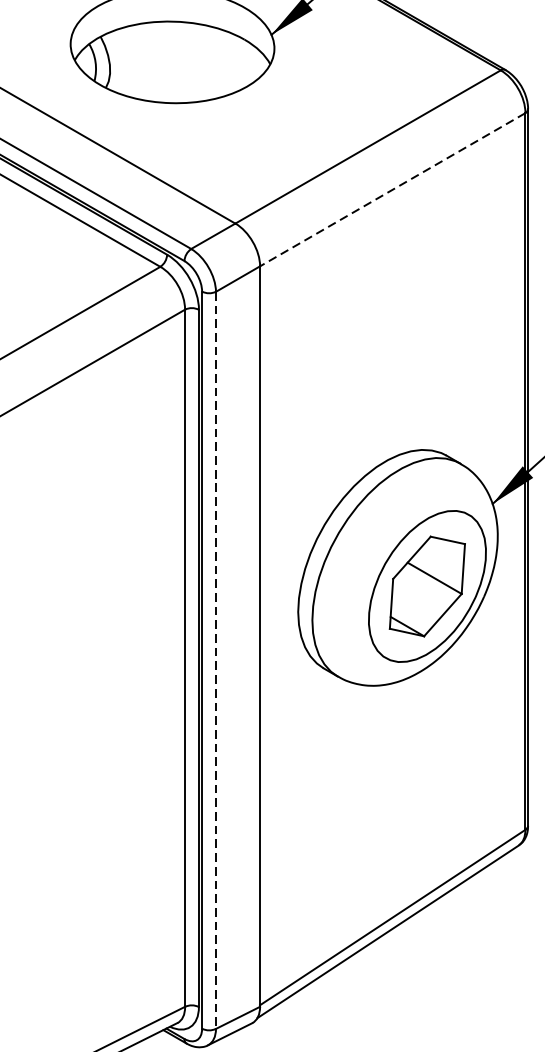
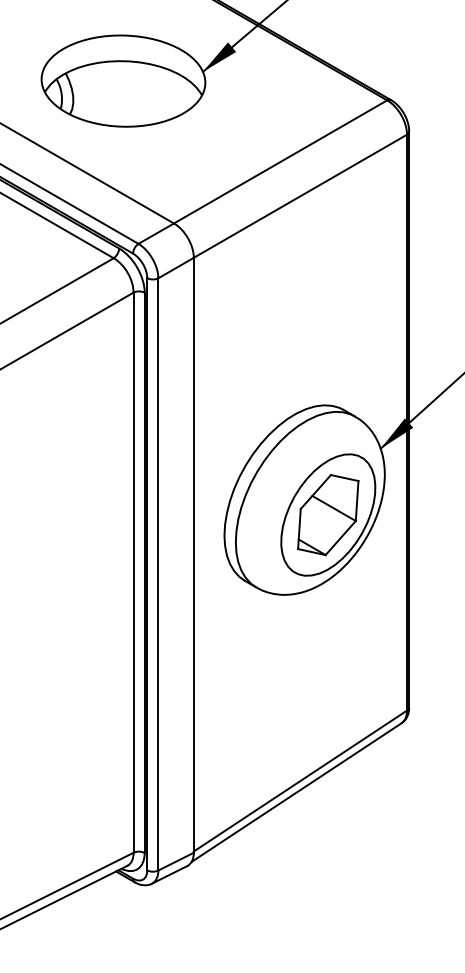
line: (391, 190) -> (299, 196), dashed -> solid
line: (216, 660) -> (158, 574), dashed -> solid

